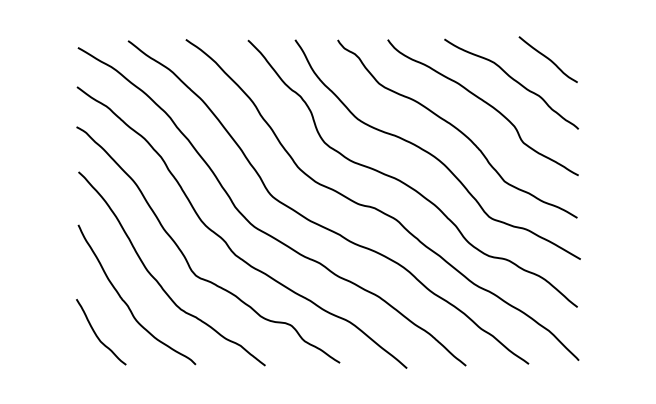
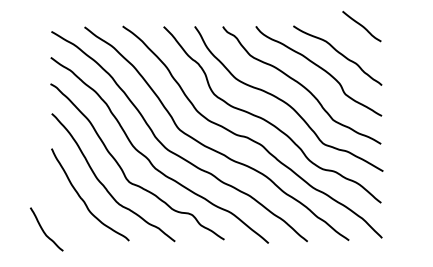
curve: (547, 59) -> (361, 26), moved
curve: (97, 335) -> (44, 231), moved

